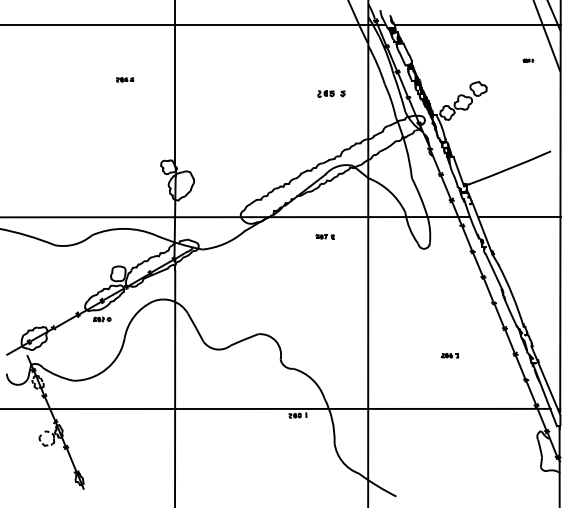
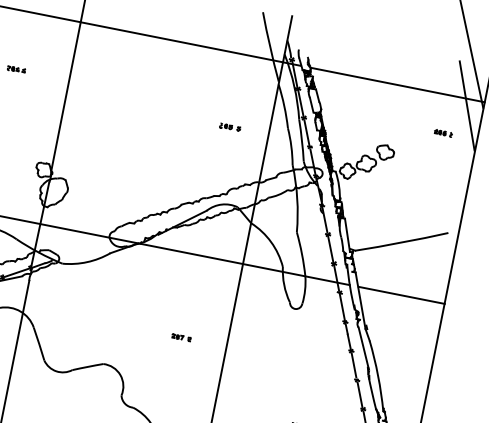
part: (528, 60) -> (443, 133), size x1.67
part: (331, 94) -> (229, 127), size x0.71
part: (324, 236) -> (180, 337), moved

